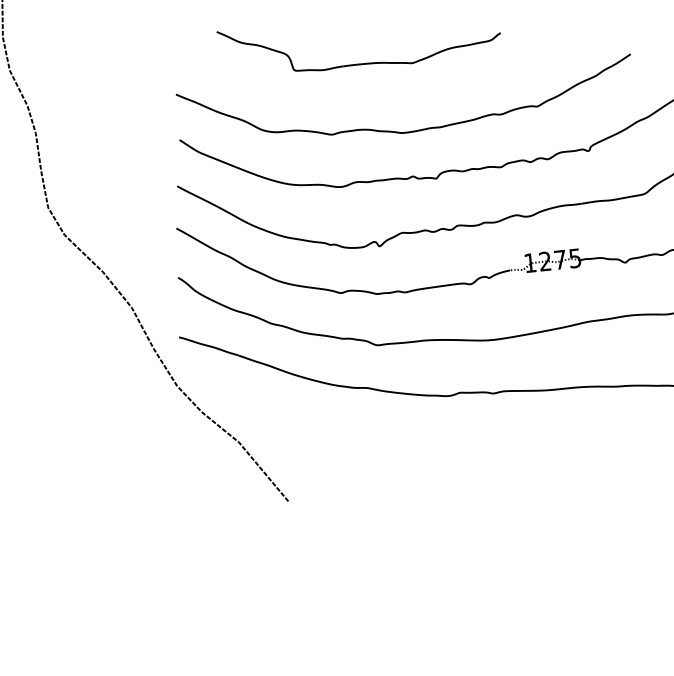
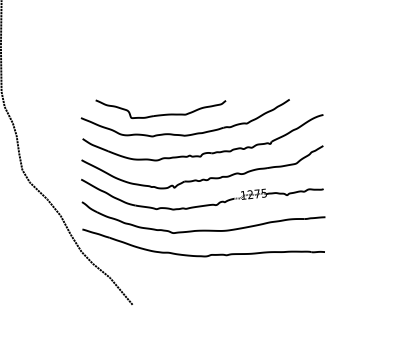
part: (357, 49) -> (160, 108), moved

